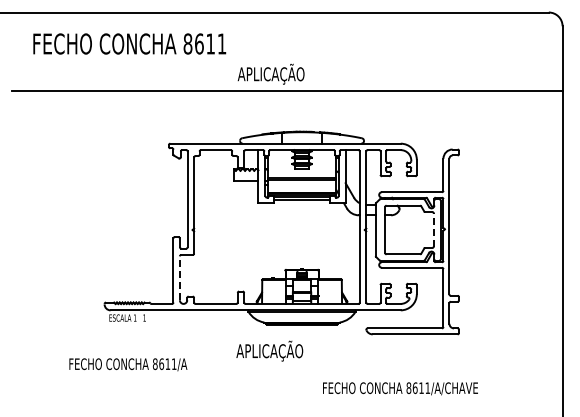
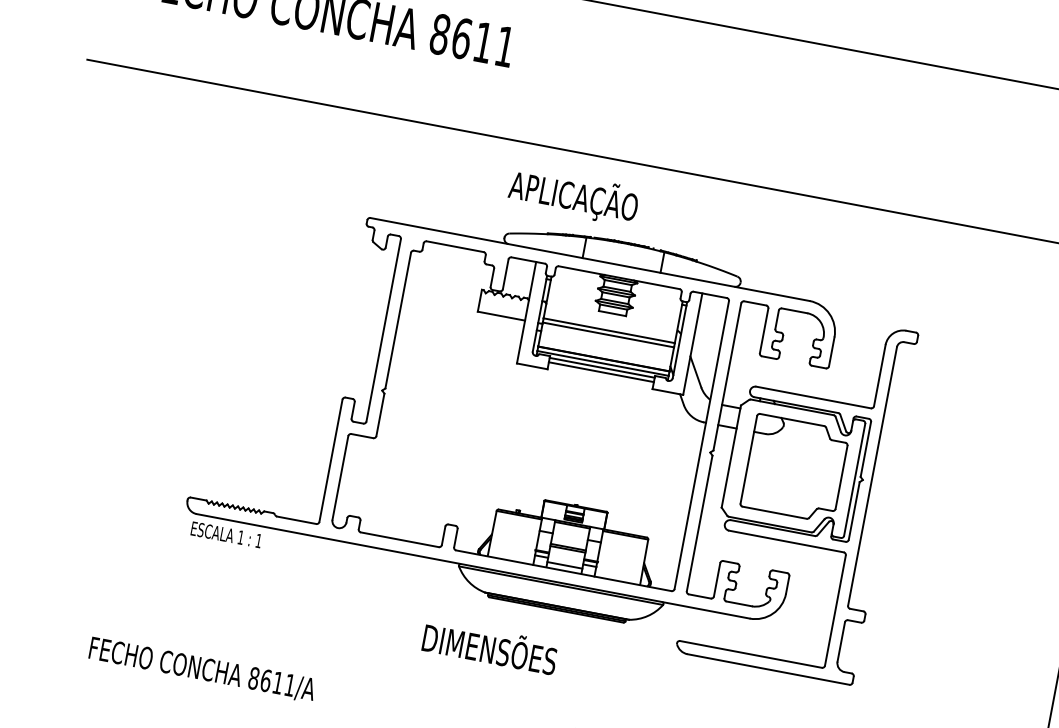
text: (270, 73) -> (572, 194), moved
line: (433, 230) -> (840, 478), dashed -> solid
line: (179, 278) -> (339, 478), dashed -> solid
text: (271, 350) -> (488, 648), APLICAÇÃO -> DIMENSÕES
text: (128, 364) -> (202, 669), moved

